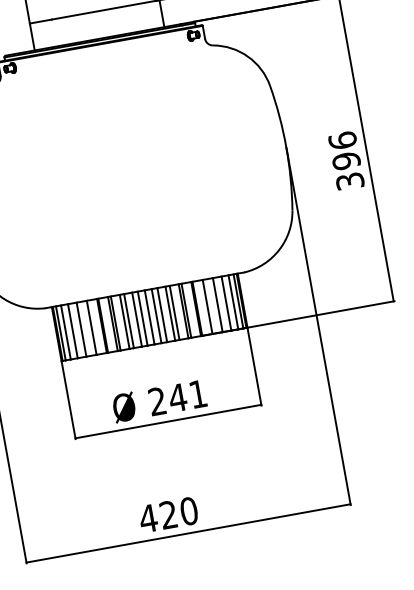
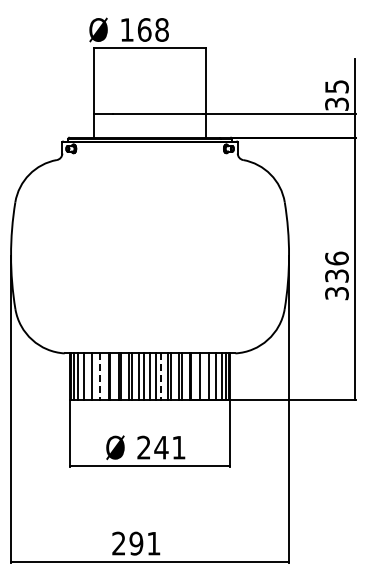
text: (345, 160) -> (336, 275), 396 -> 336
line: (162, 316) -> (160, 377), solid -> dashed
line: (92, 328) -> (100, 377), solid -> dashed
text: (167, 514) -> (135, 543), 420 -> 291

